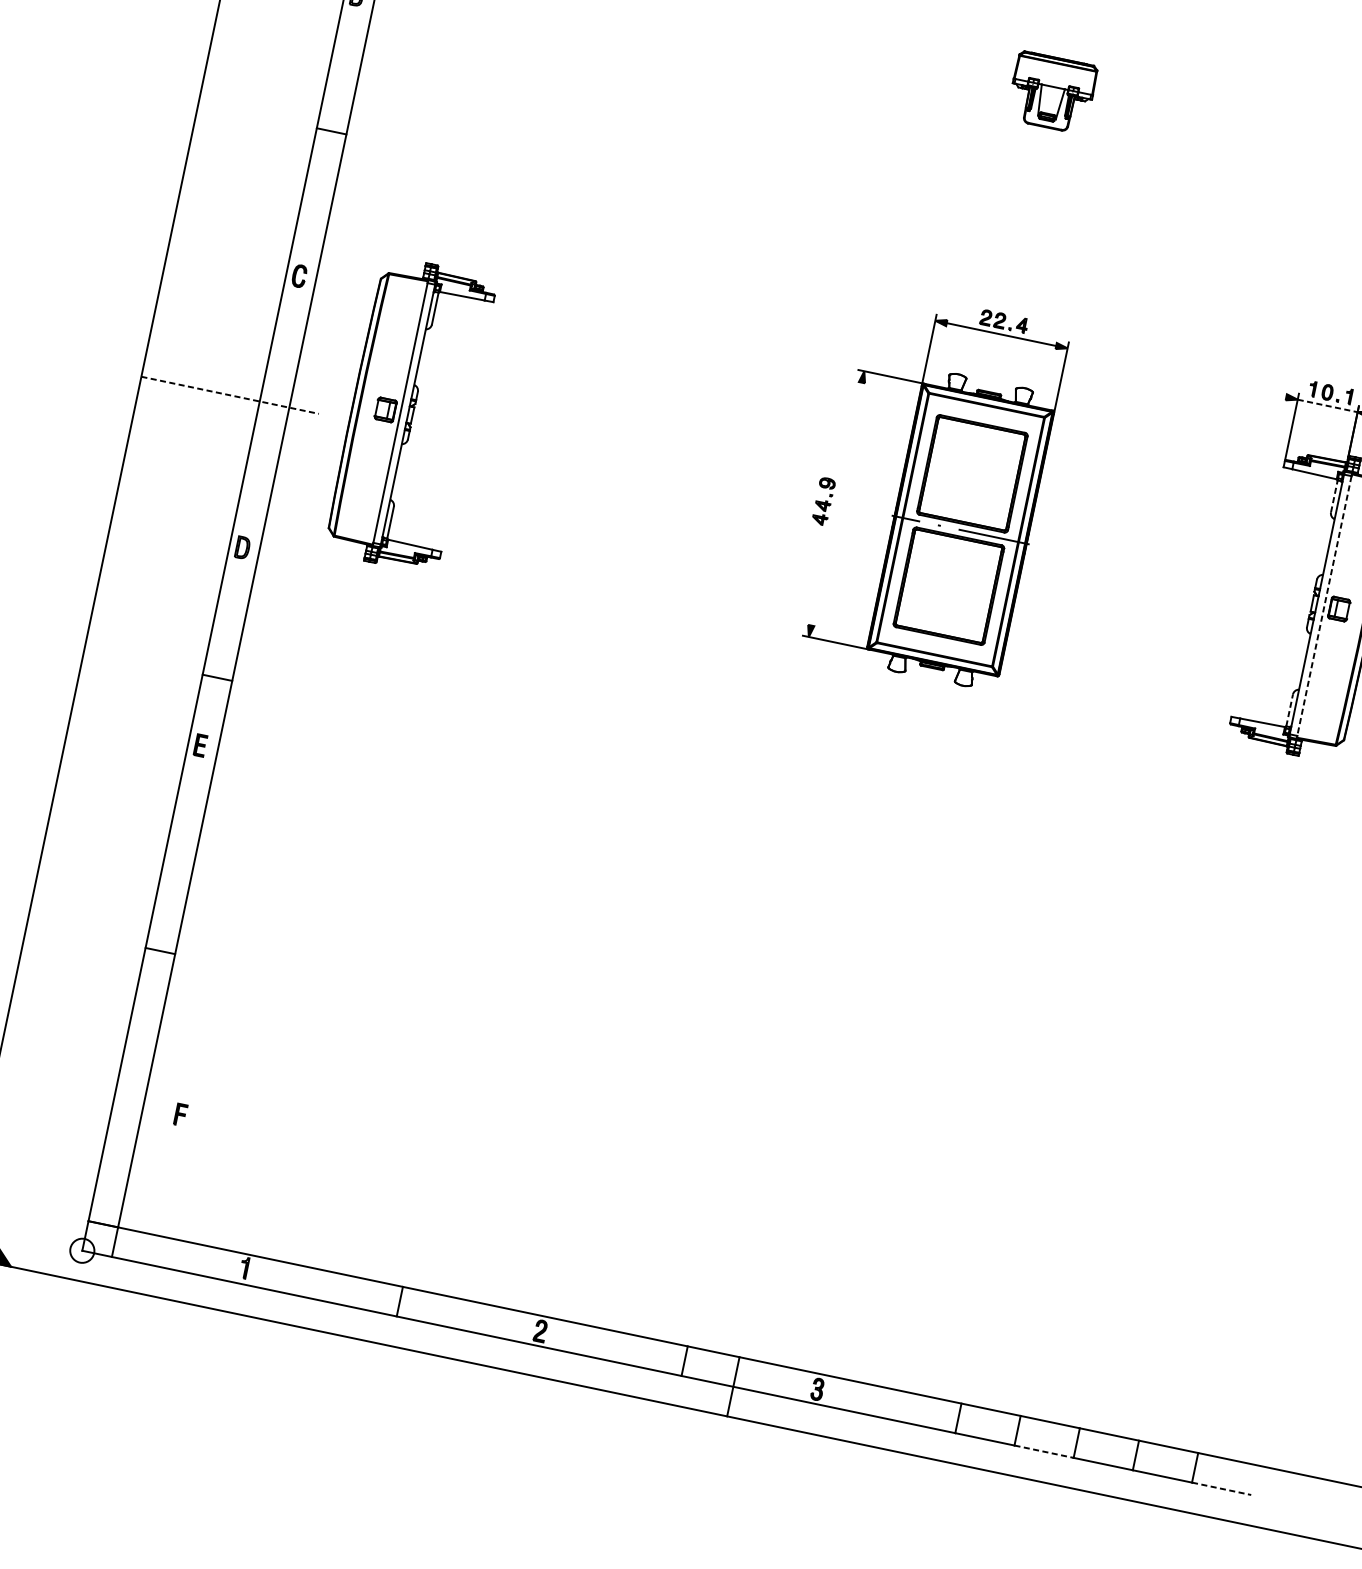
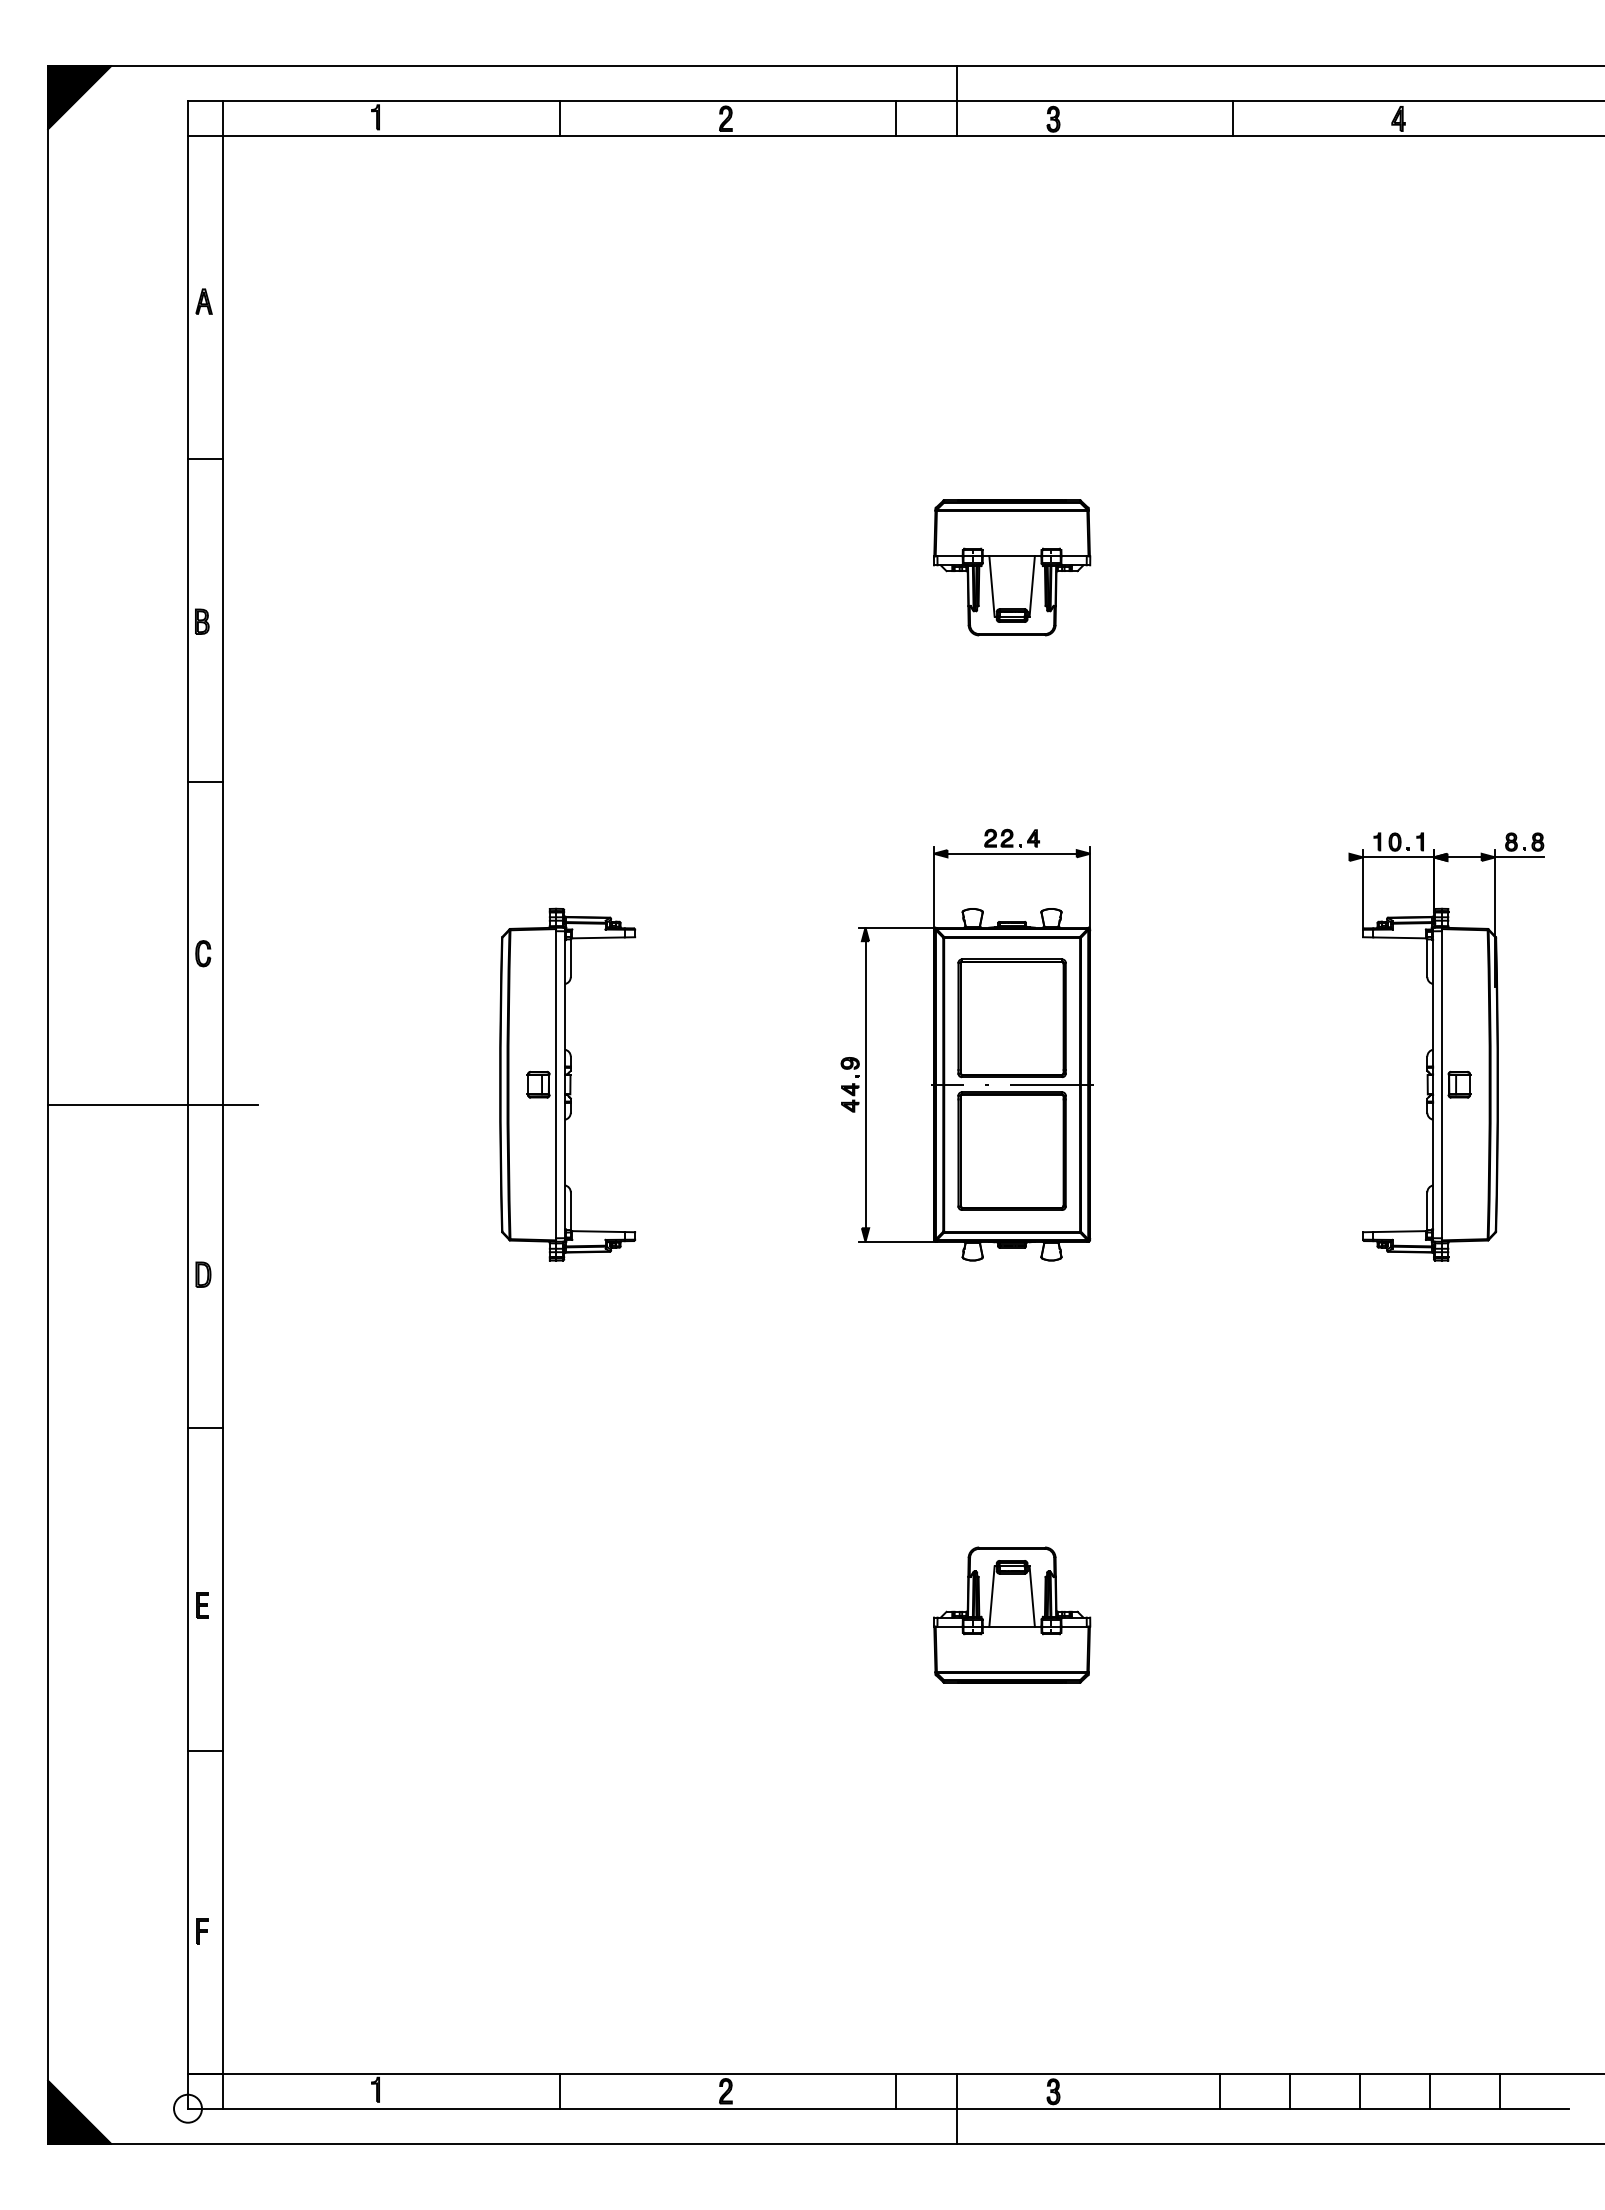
part: (1052, 92) -> (1012, 567), size x1.67
line: (230, 395) -> (153, 1105), dashed -> solid
line: (1327, 406) -> (1398, 857), dashed -> solid
part: (410, 414) -> (567, 1084), moved
line: (1334, 496) -> (1427, 958), dashed -> solid
line: (836, 503) -> (865, 1084), added
line: (1324, 605) -> (1442, 1084), dashed -> solid
line: (1289, 710) -> (1427, 1211), dashed -> solid
part: (200, 745) -> (202, 1605), moved
part: (867, 978) -> (1012, 1614), added
part: (180, 1114) -> (202, 1931), moved
line: (1044, 1451) -> (1324, 2108), dashed -> solid
line: (1221, 1488) -> (1534, 2108), dashed -> solid

